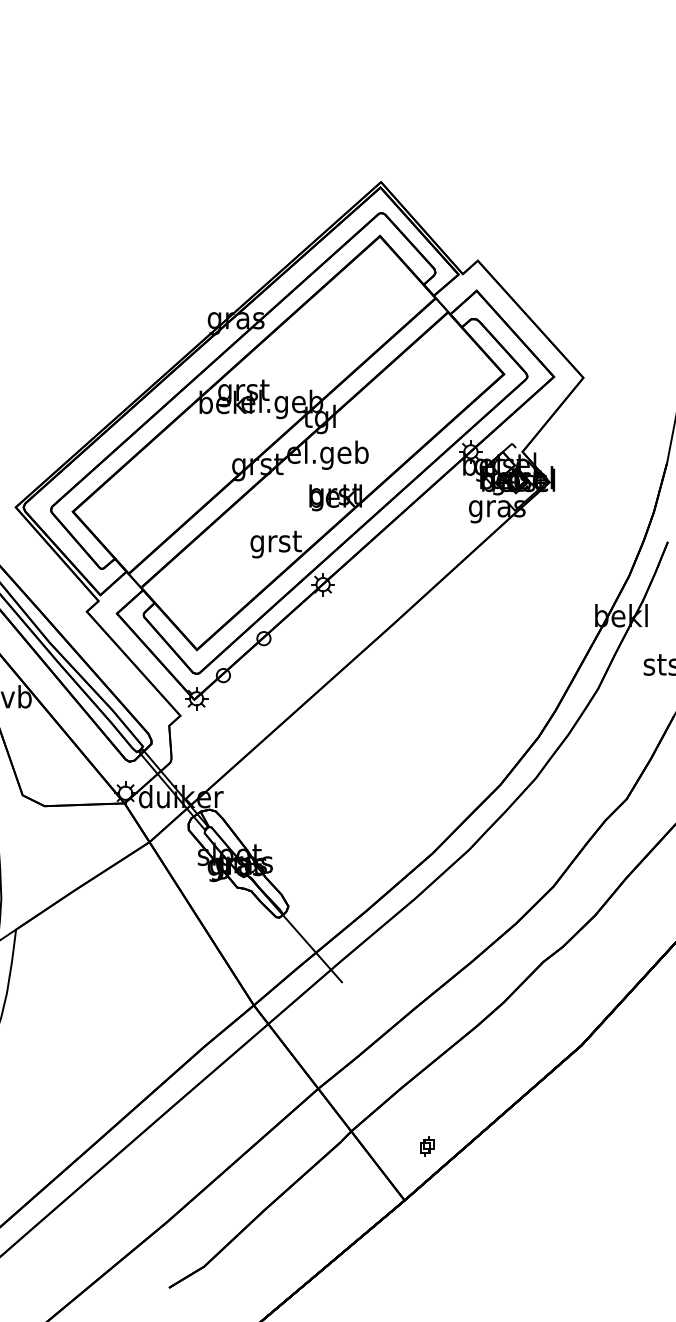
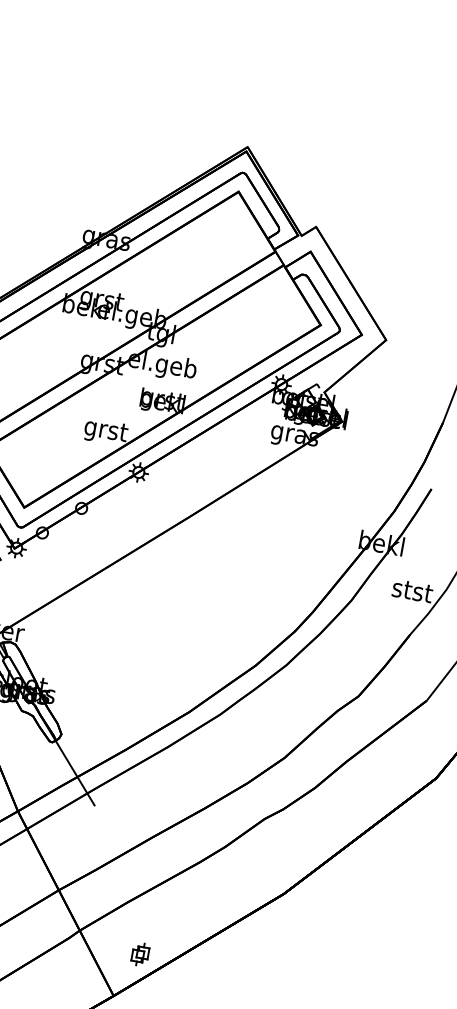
part: (426, 1146) -> (139, 954), size x1.43

